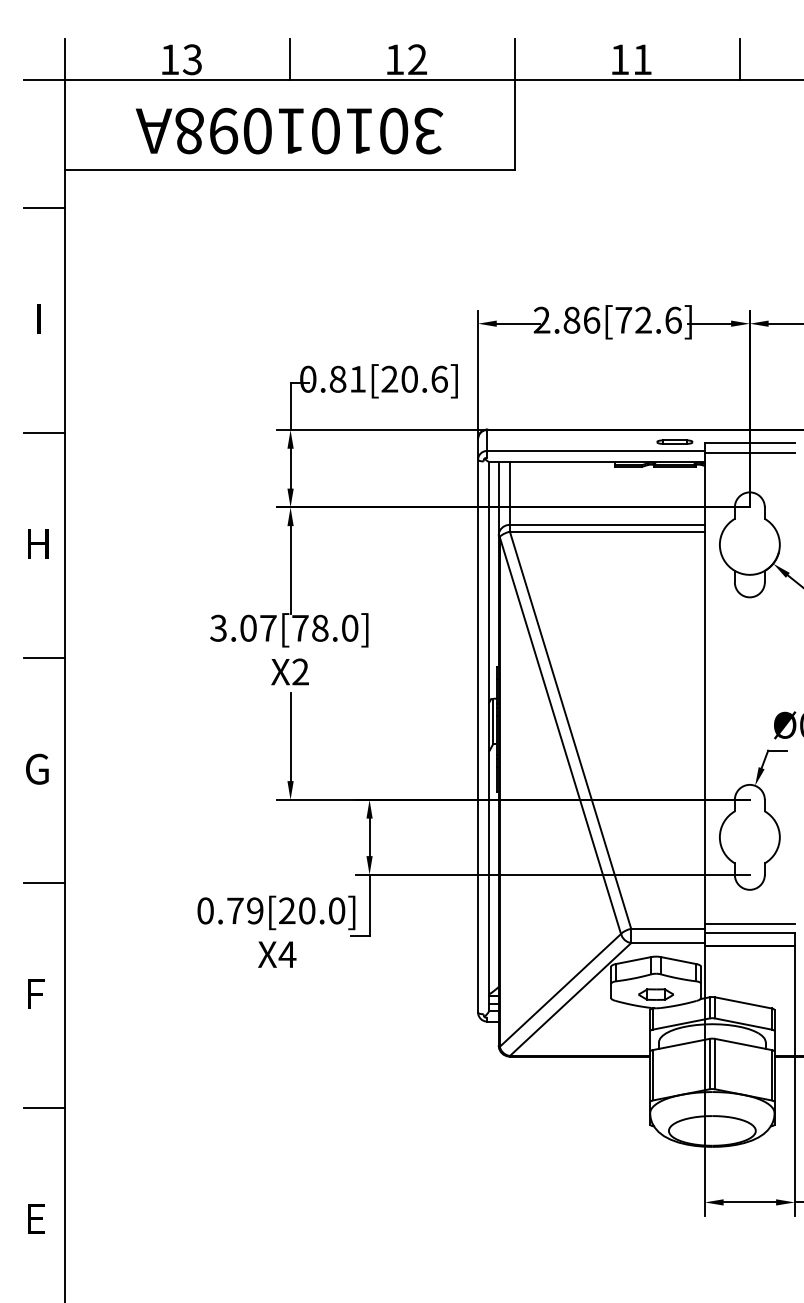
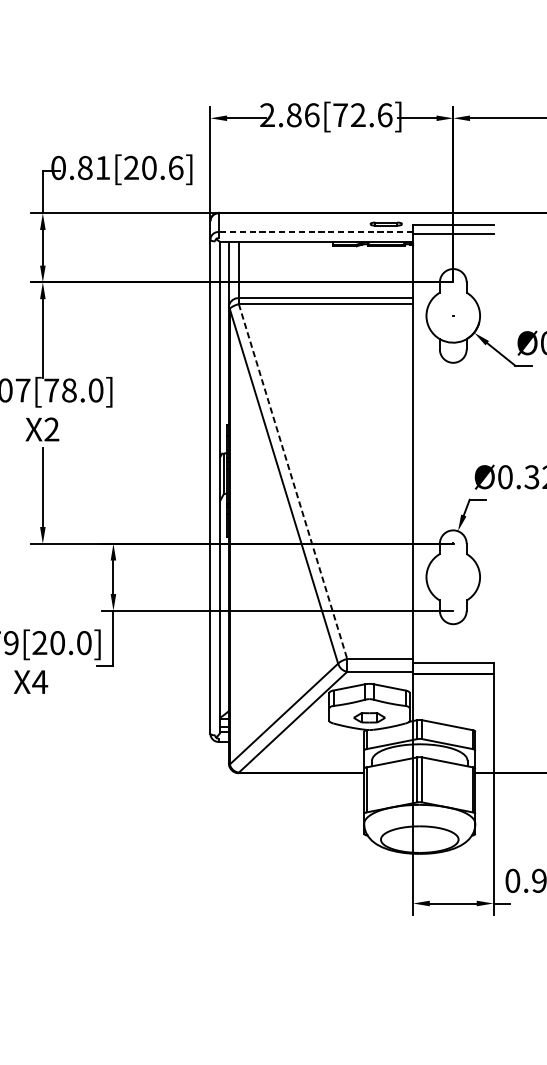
line: (596, 450) -> (316, 231), solid -> dashed
line: (570, 730) -> (293, 481), solid -> dashed
line: (749, 923) -> (452, 654), removed

